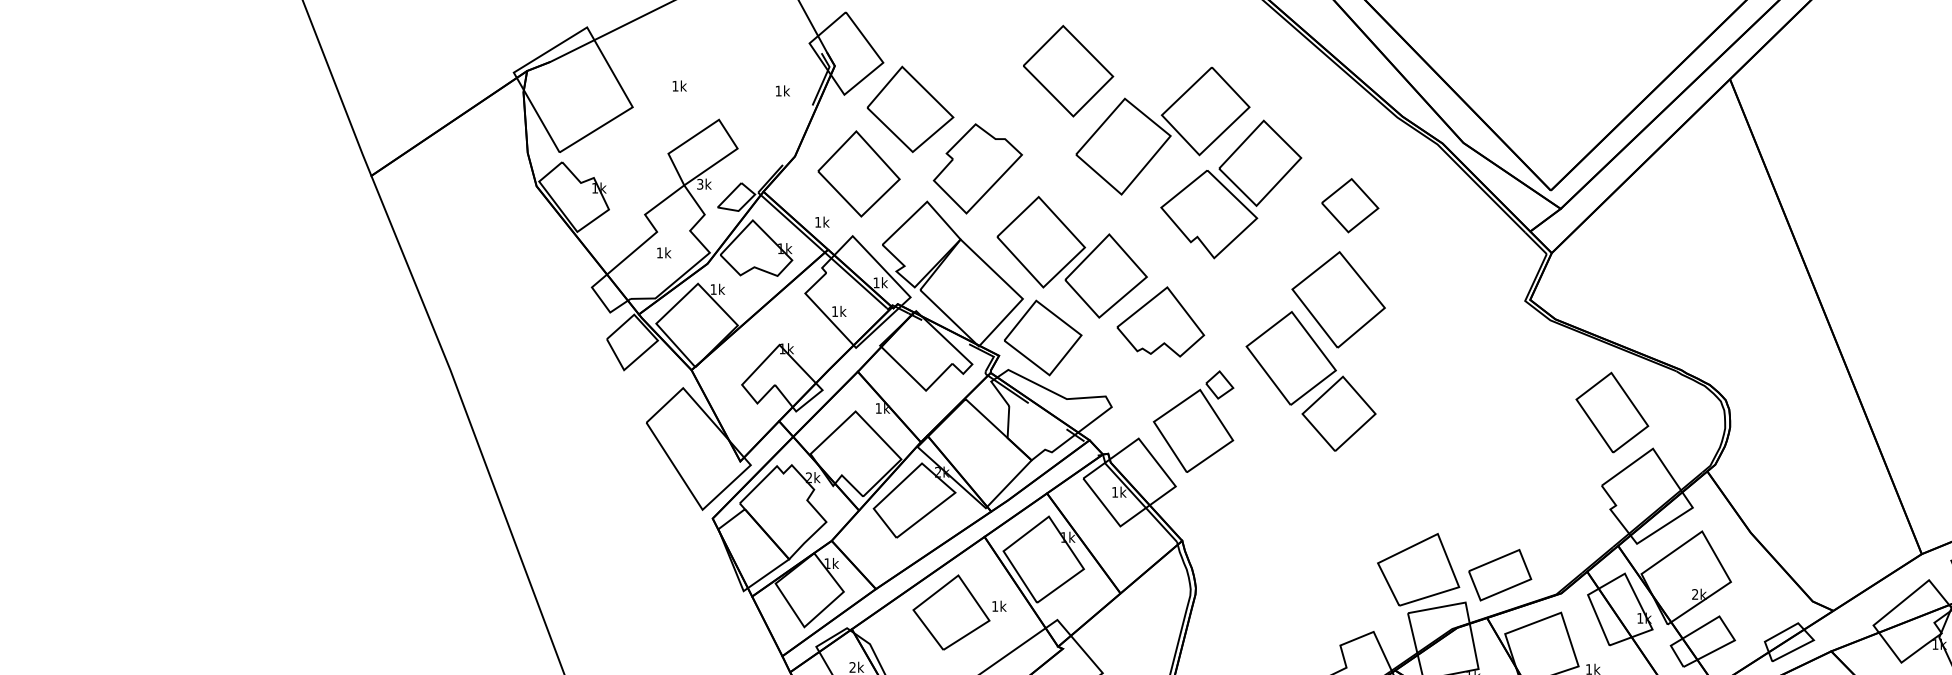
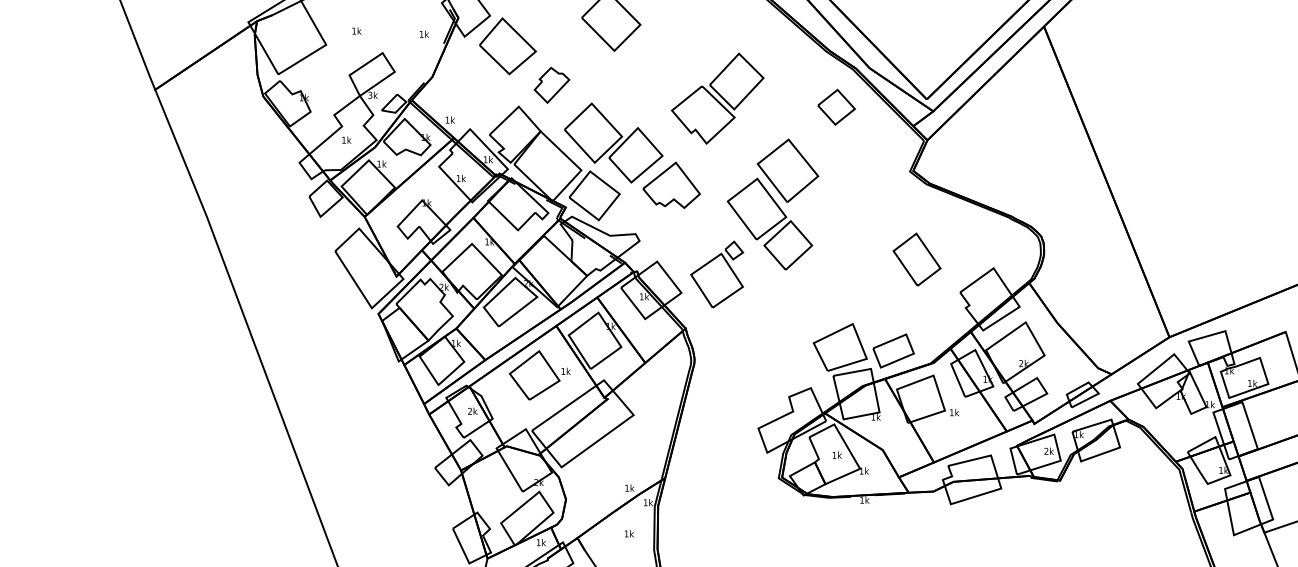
part: (1162, 131) -> (672, 60), removed
part: (977, 169) -> (551, 85), size x0.6
part: (859, 173) -> (474, 88), removed
part: (1350, 204) -> (836, 106), moved
part: (1611, 412) -> (916, 259), moved
part: (1194, 421) -> (717, 274), moved

